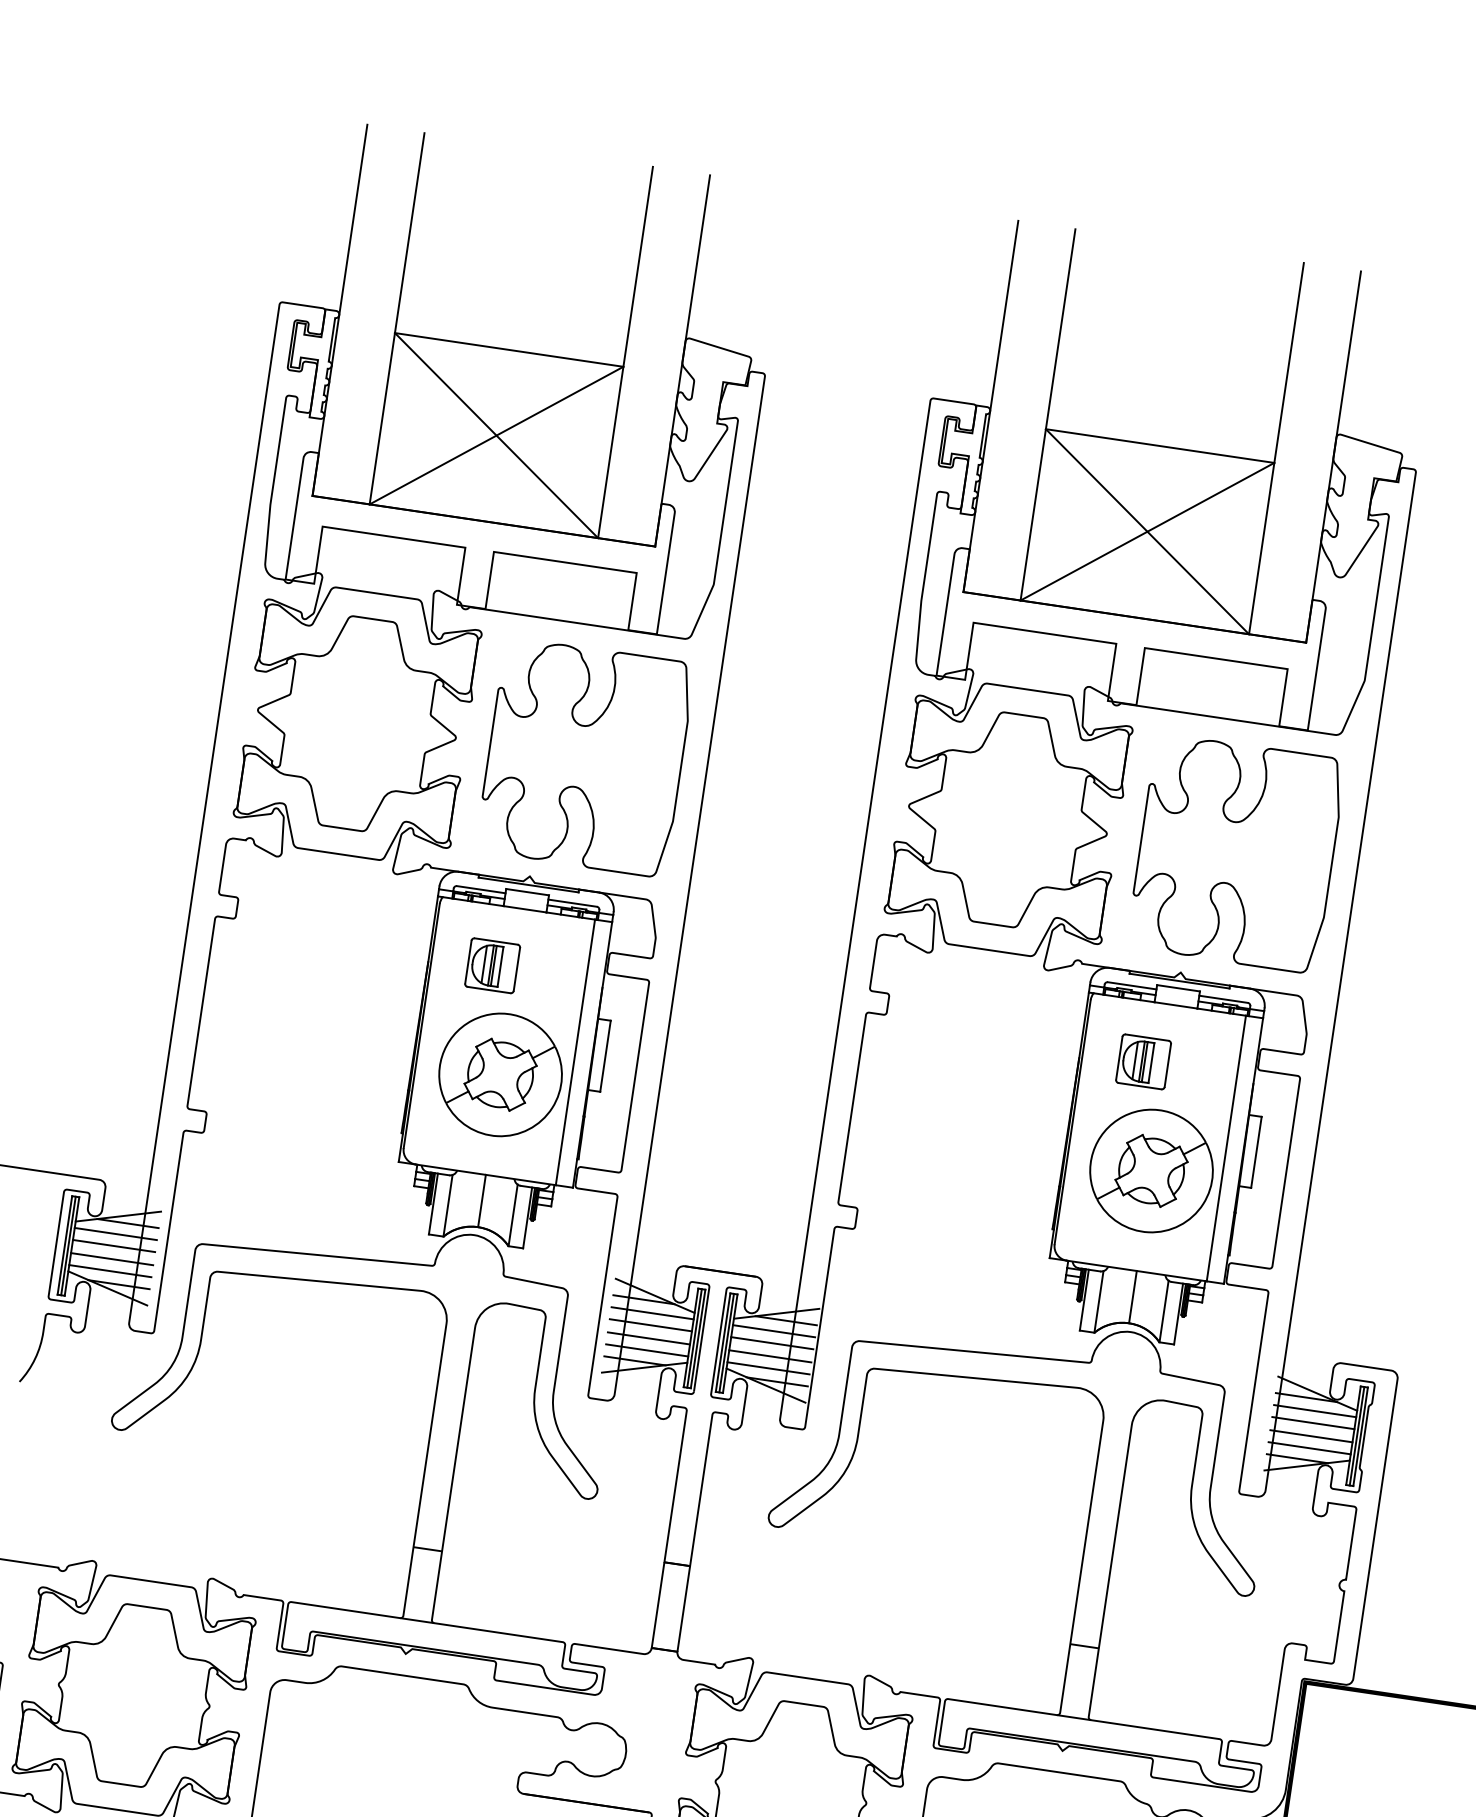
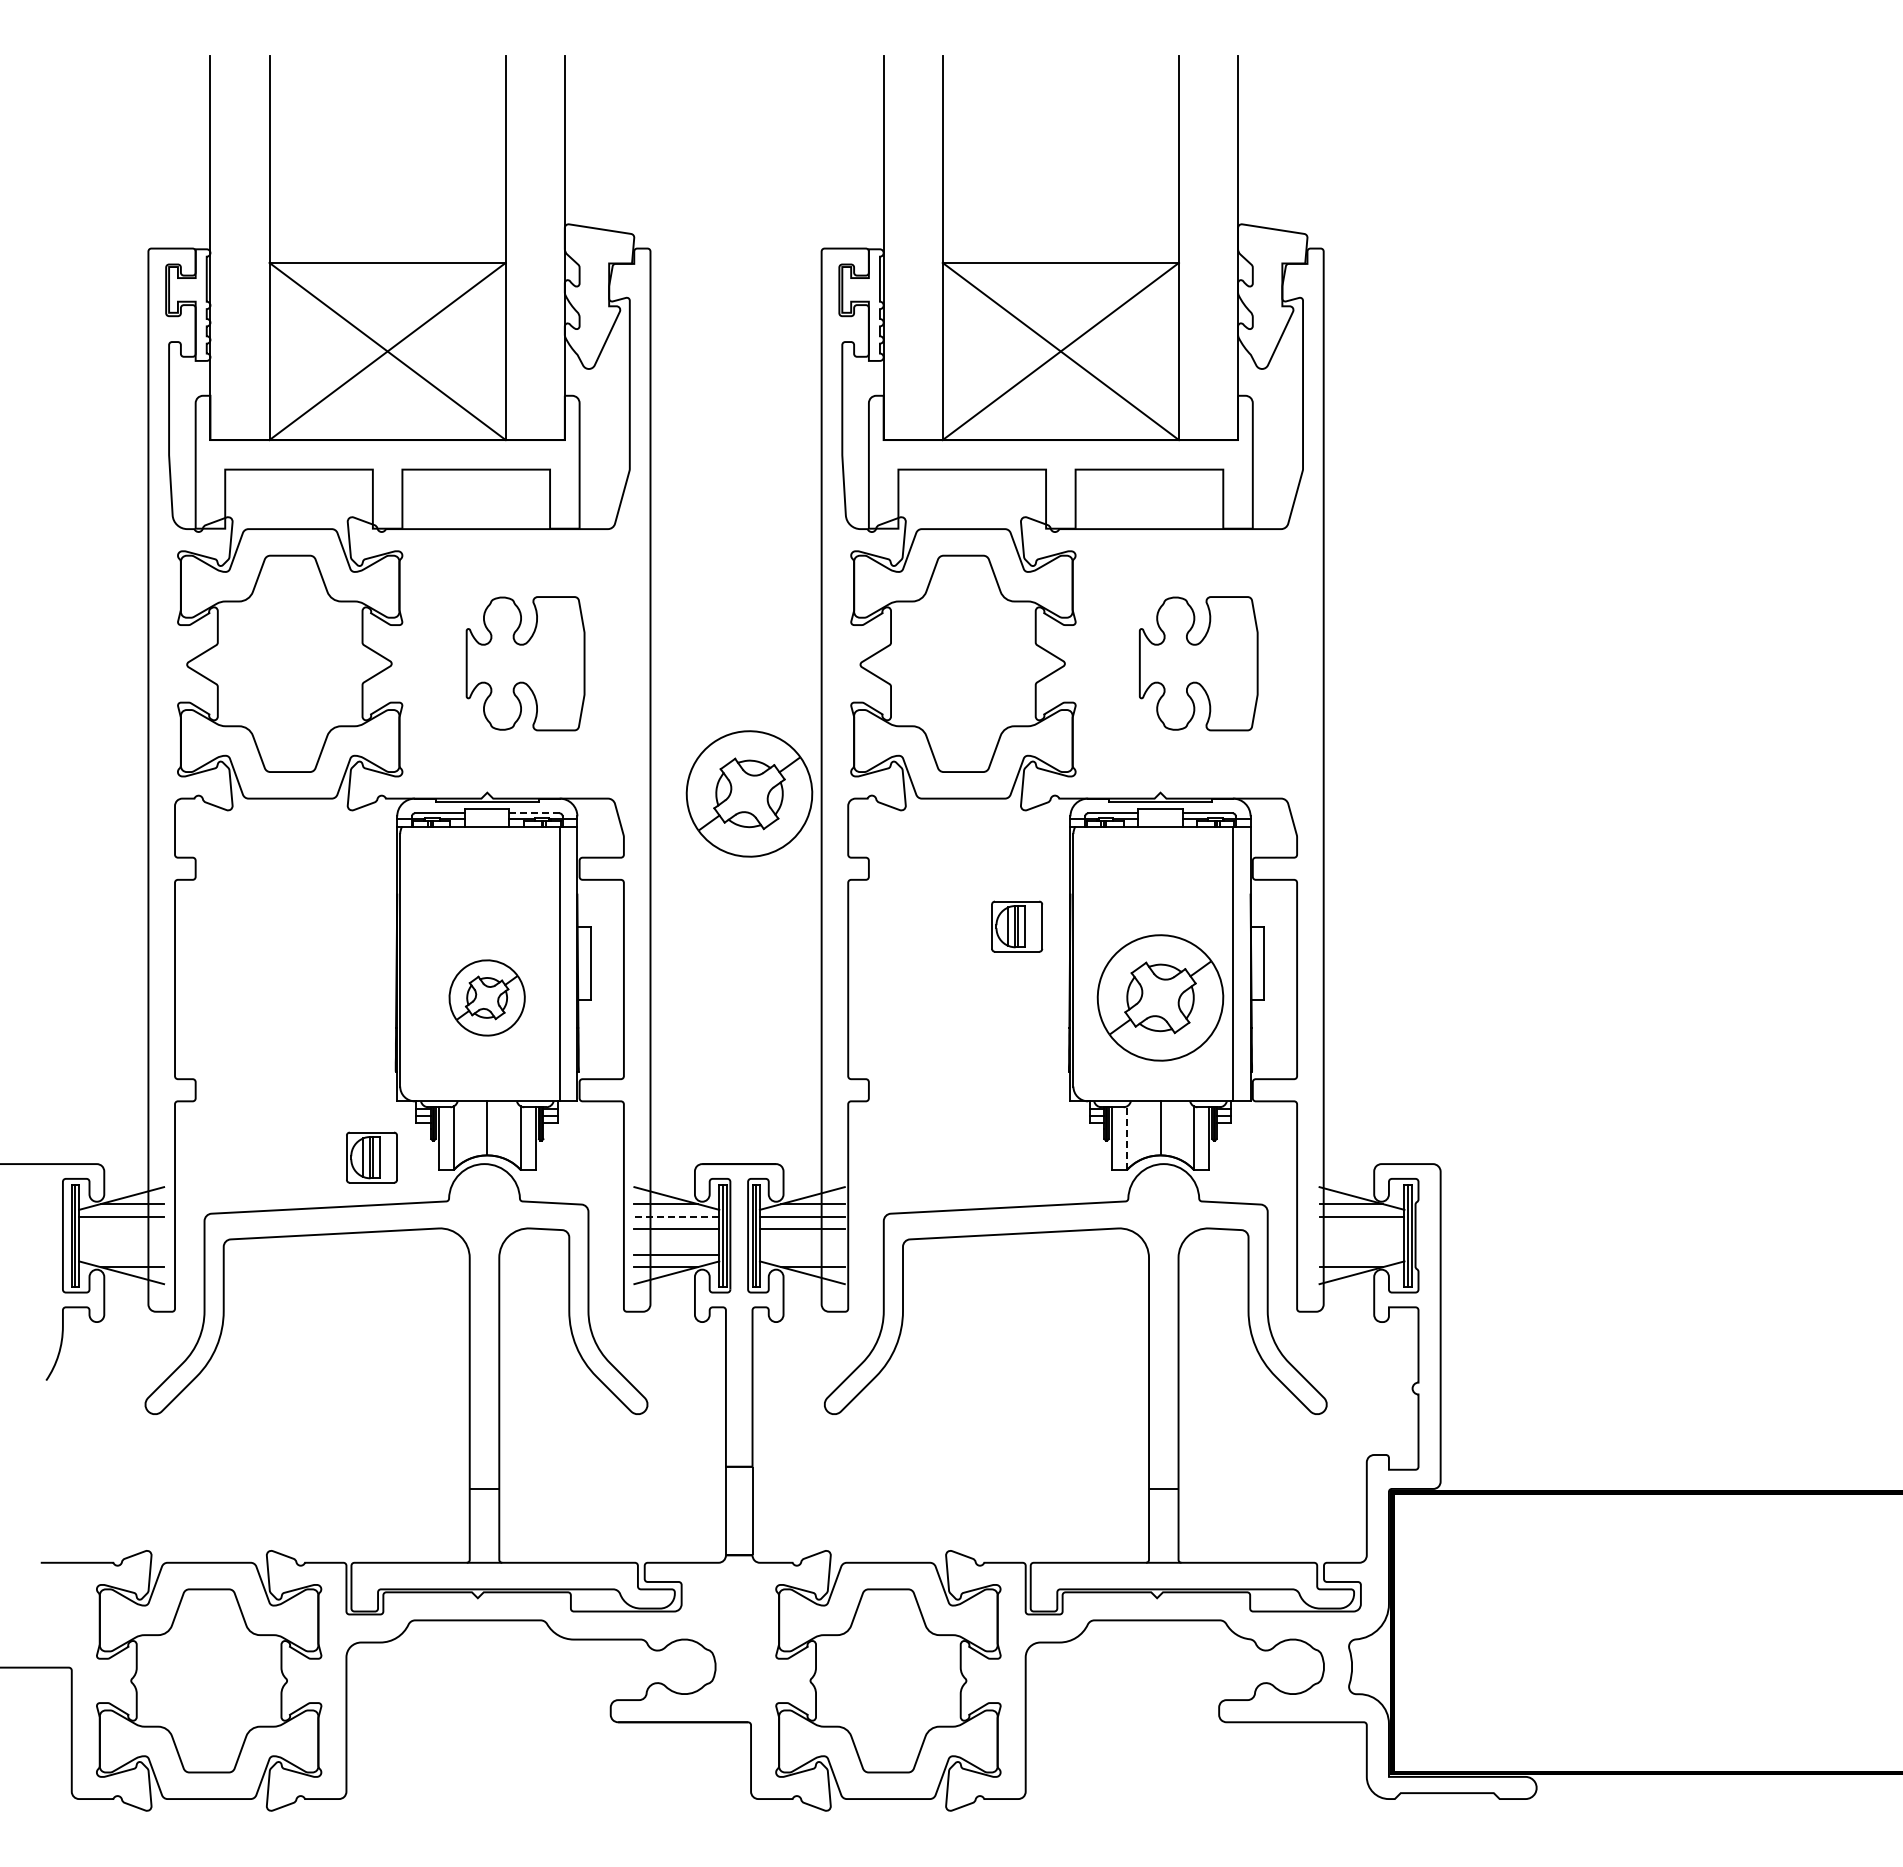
part: (585, 756) -> (525, 663), size x0.6
part: (1236, 853) -> (1198, 663), size x0.6
line: (572, 903) -> (534, 813), solid -> dashed
part: (783, 914) -> (749, 793), added
part: (492, 965) -> (371, 1157), moved
part: (1143, 1061) -> (1017, 926), moved
part: (499, 1074) -> (486, 997), size x0.6
line: (113, 1245) -> (121, 1228), removed
line: (111, 1259) -> (121, 1242), removed
line: (110, 1270) -> (121, 1254), removed
line: (1098, 1302) -> (1126, 1138), solid -> dashed
line: (652, 1313) -> (676, 1216), solid -> dashed
line: (648, 1338) -> (676, 1242), removed
line: (769, 1356) -> (801, 1242), removed
line: (767, 1367) -> (801, 1254), removed
line: (1312, 1422) -> (1361, 1228), removed
line: (1310, 1436) -> (1361, 1242), removed
line: (1309, 1447) -> (1361, 1254), removed

